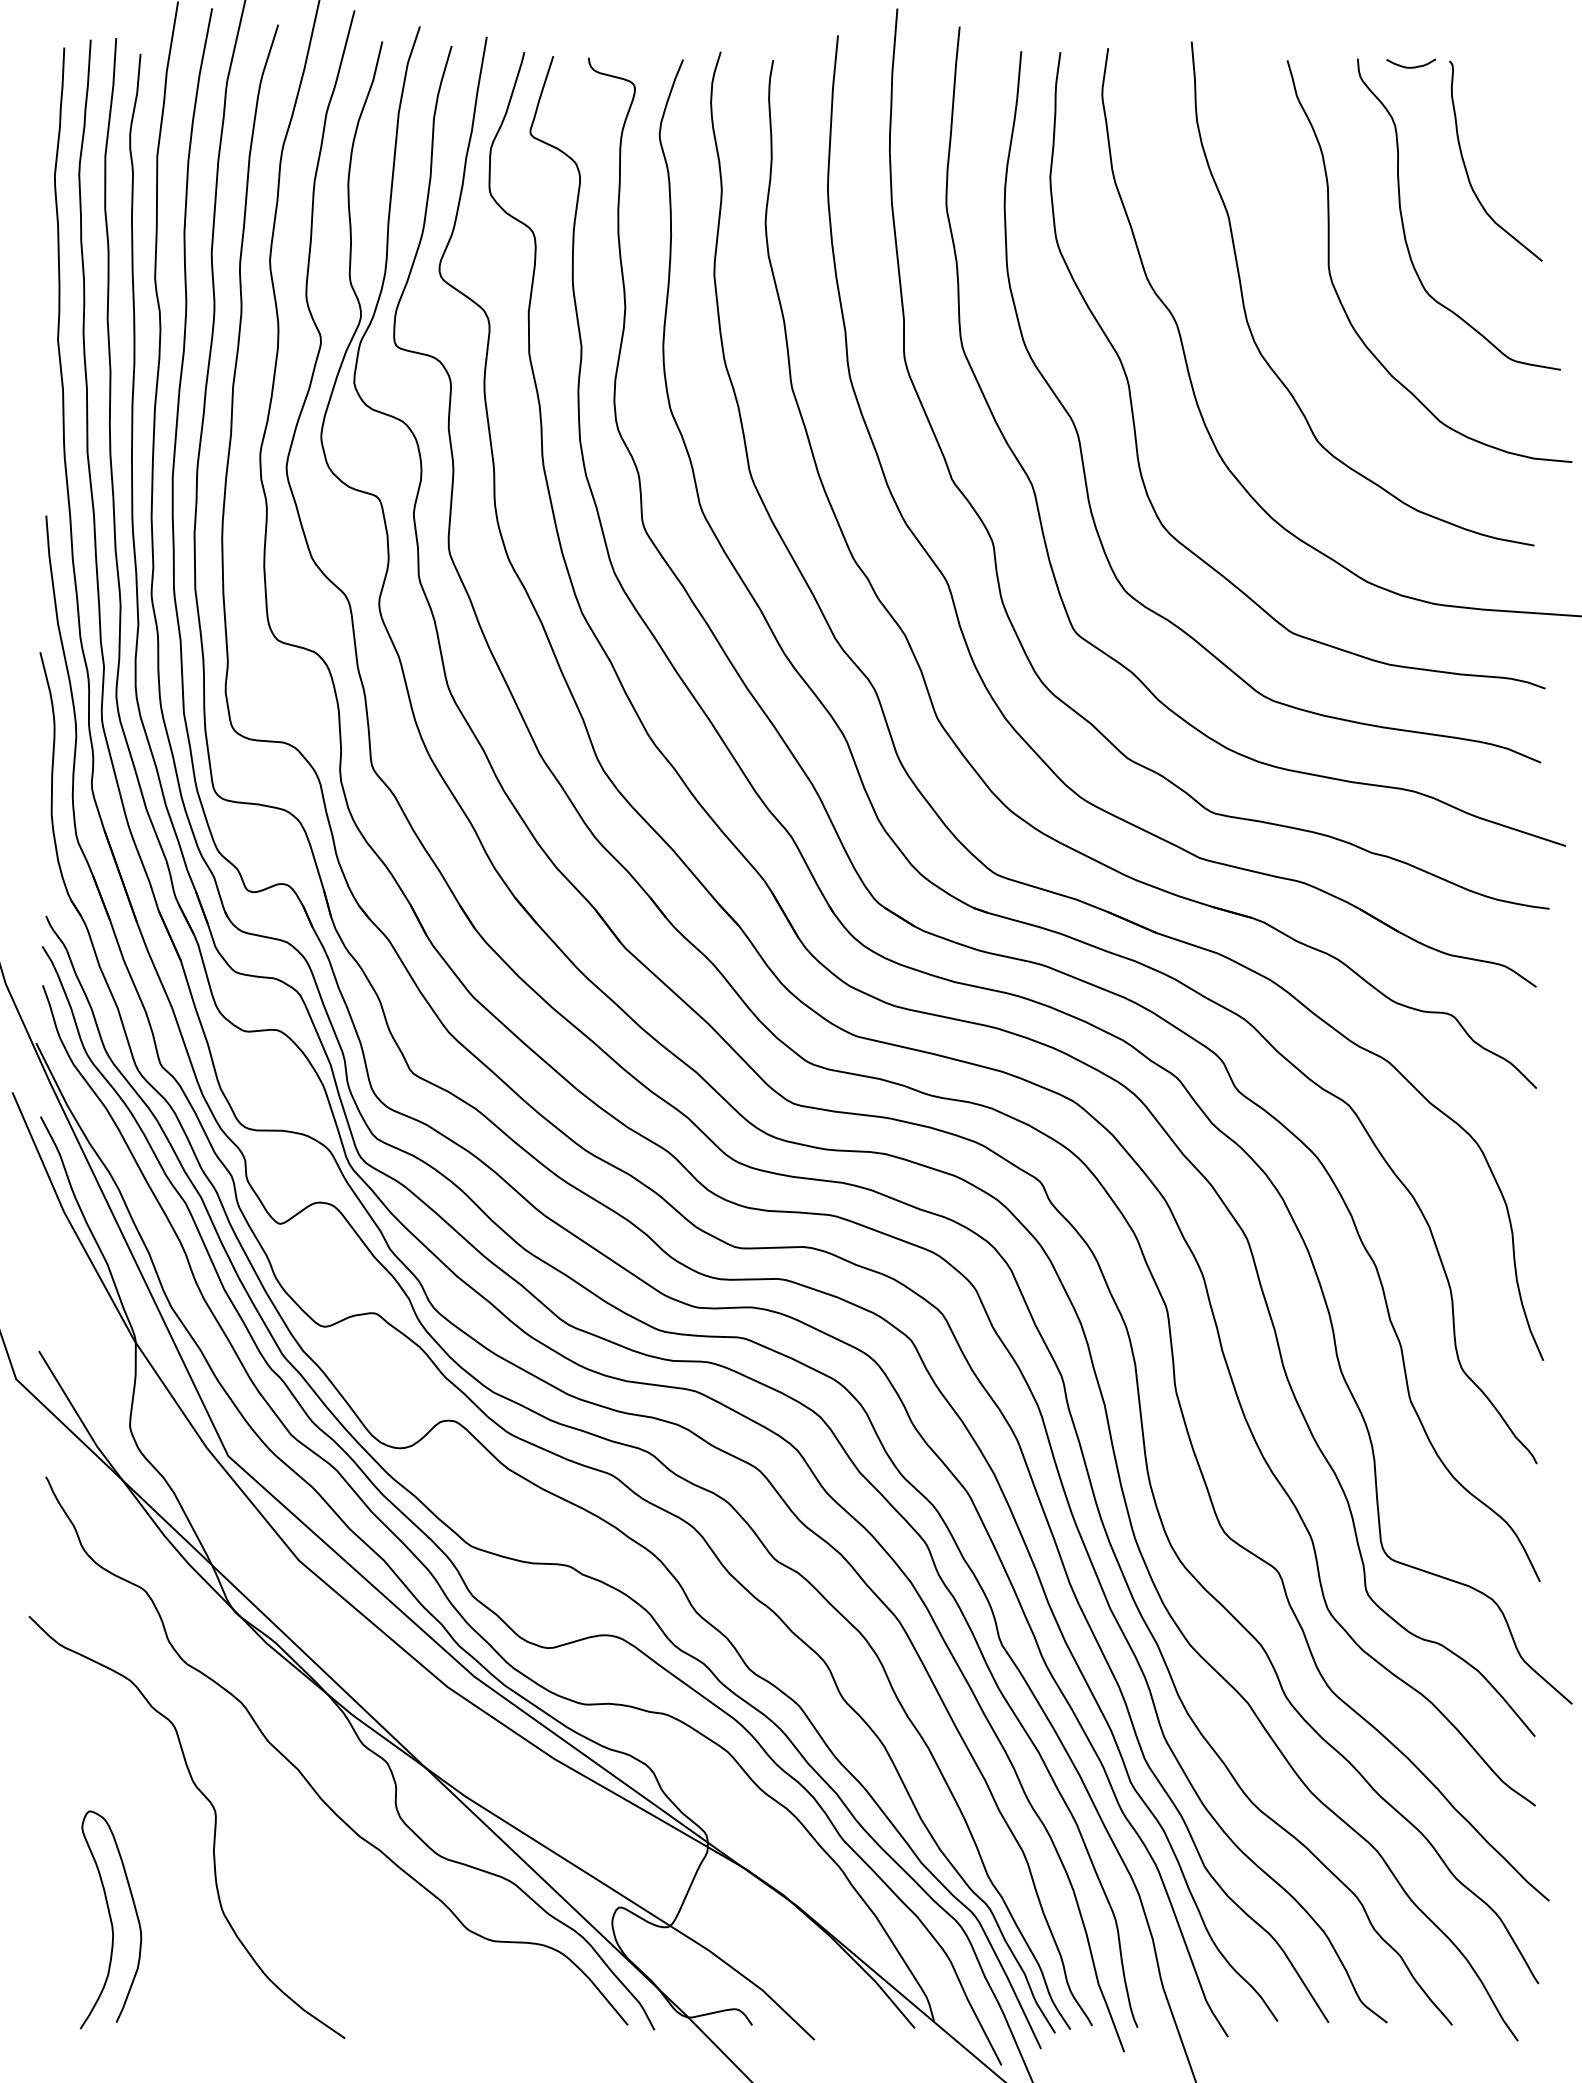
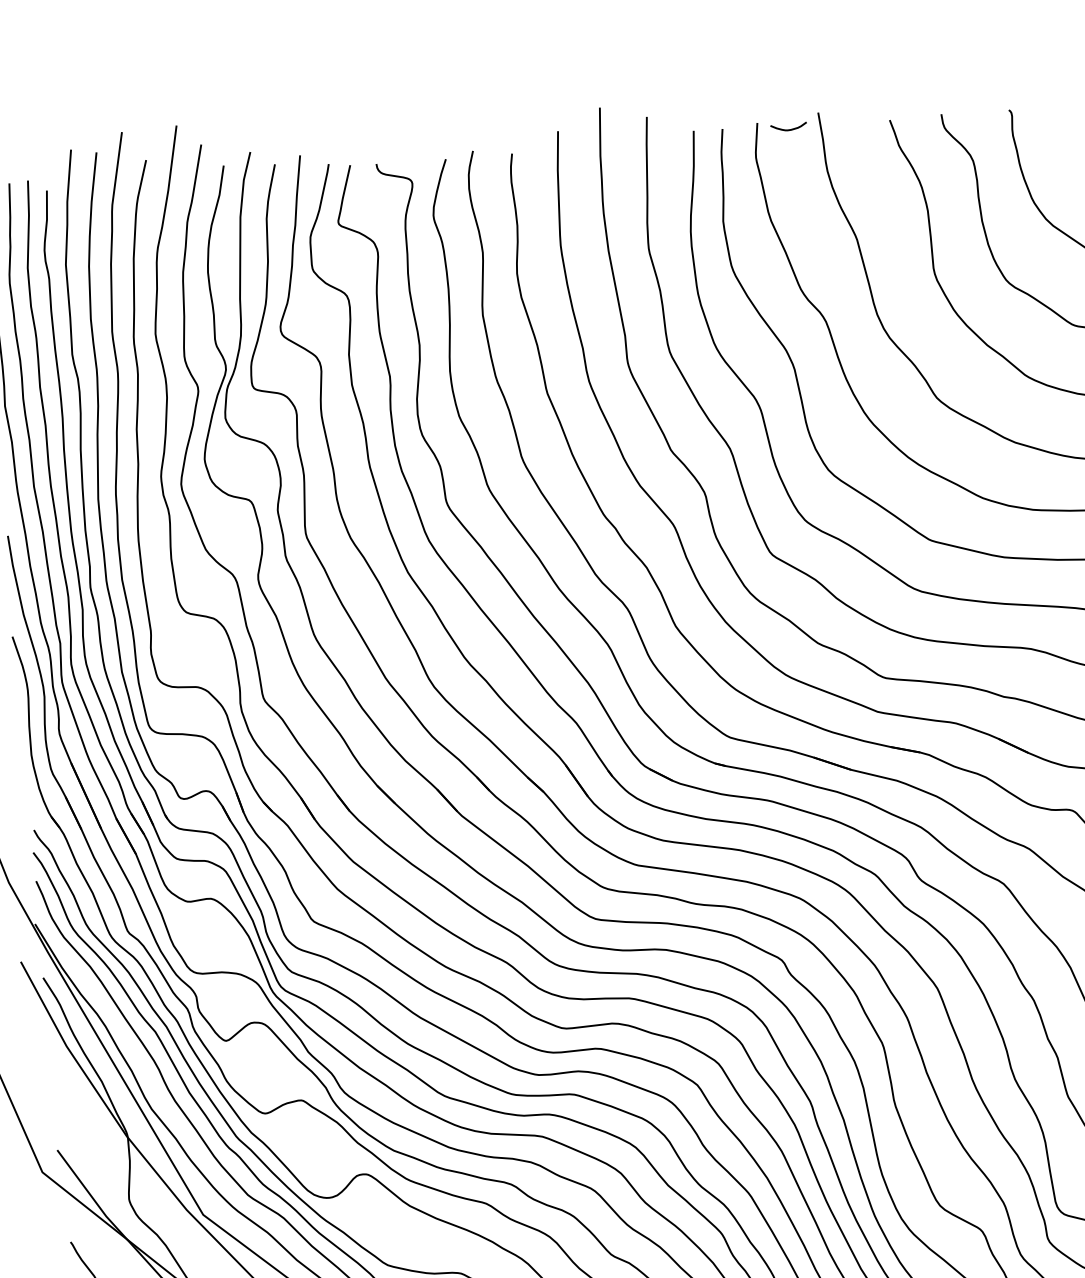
curve: (1411, 66) -> (789, 129), moved

